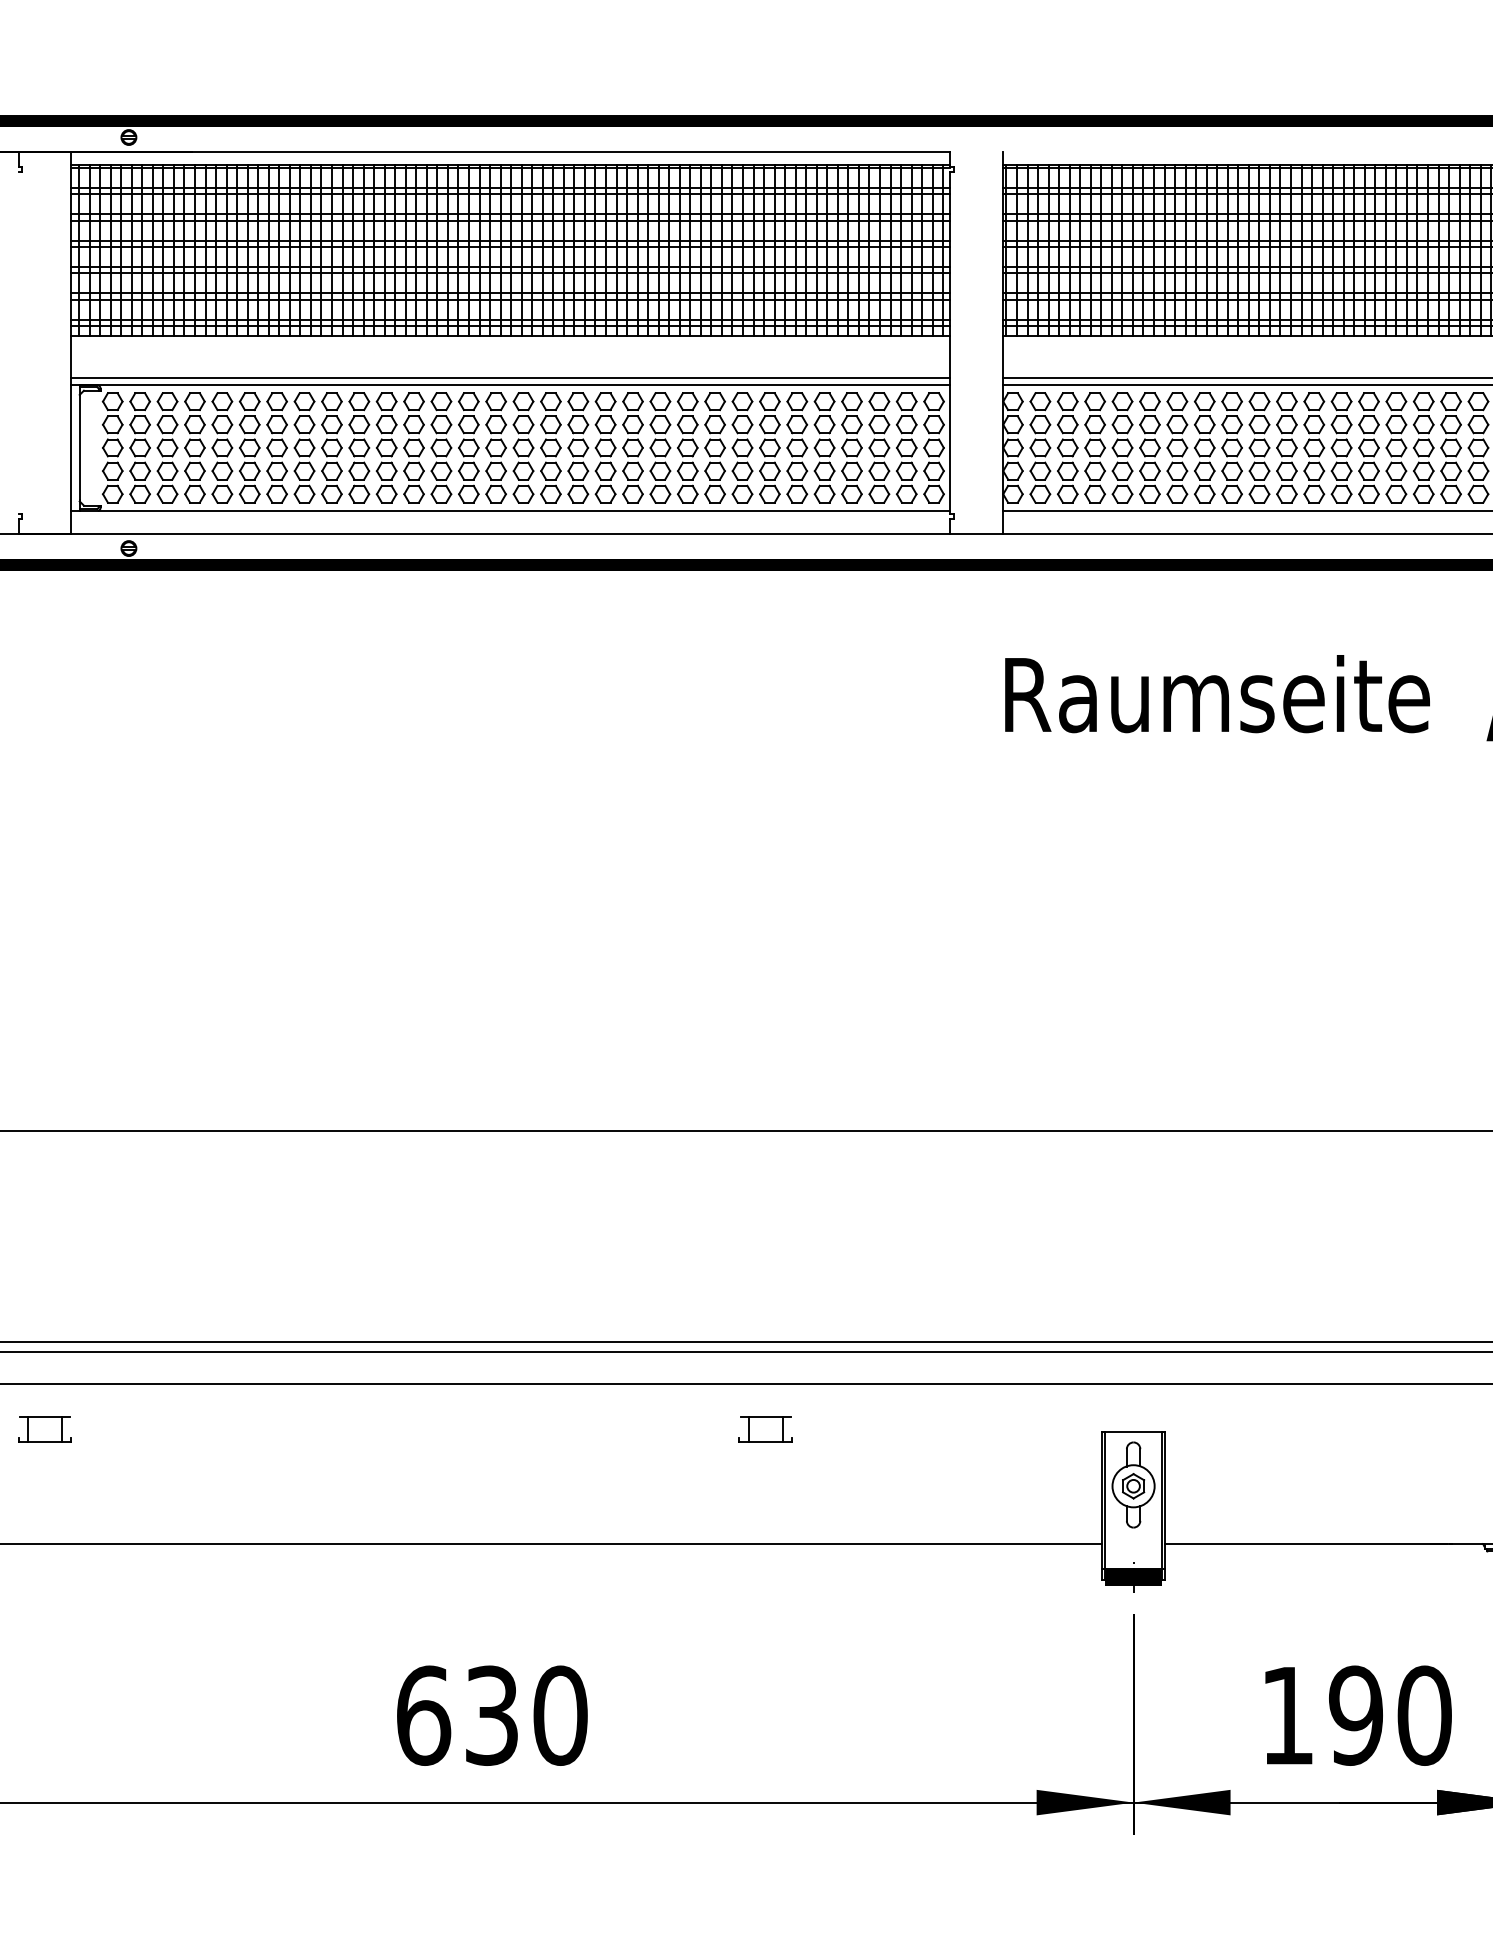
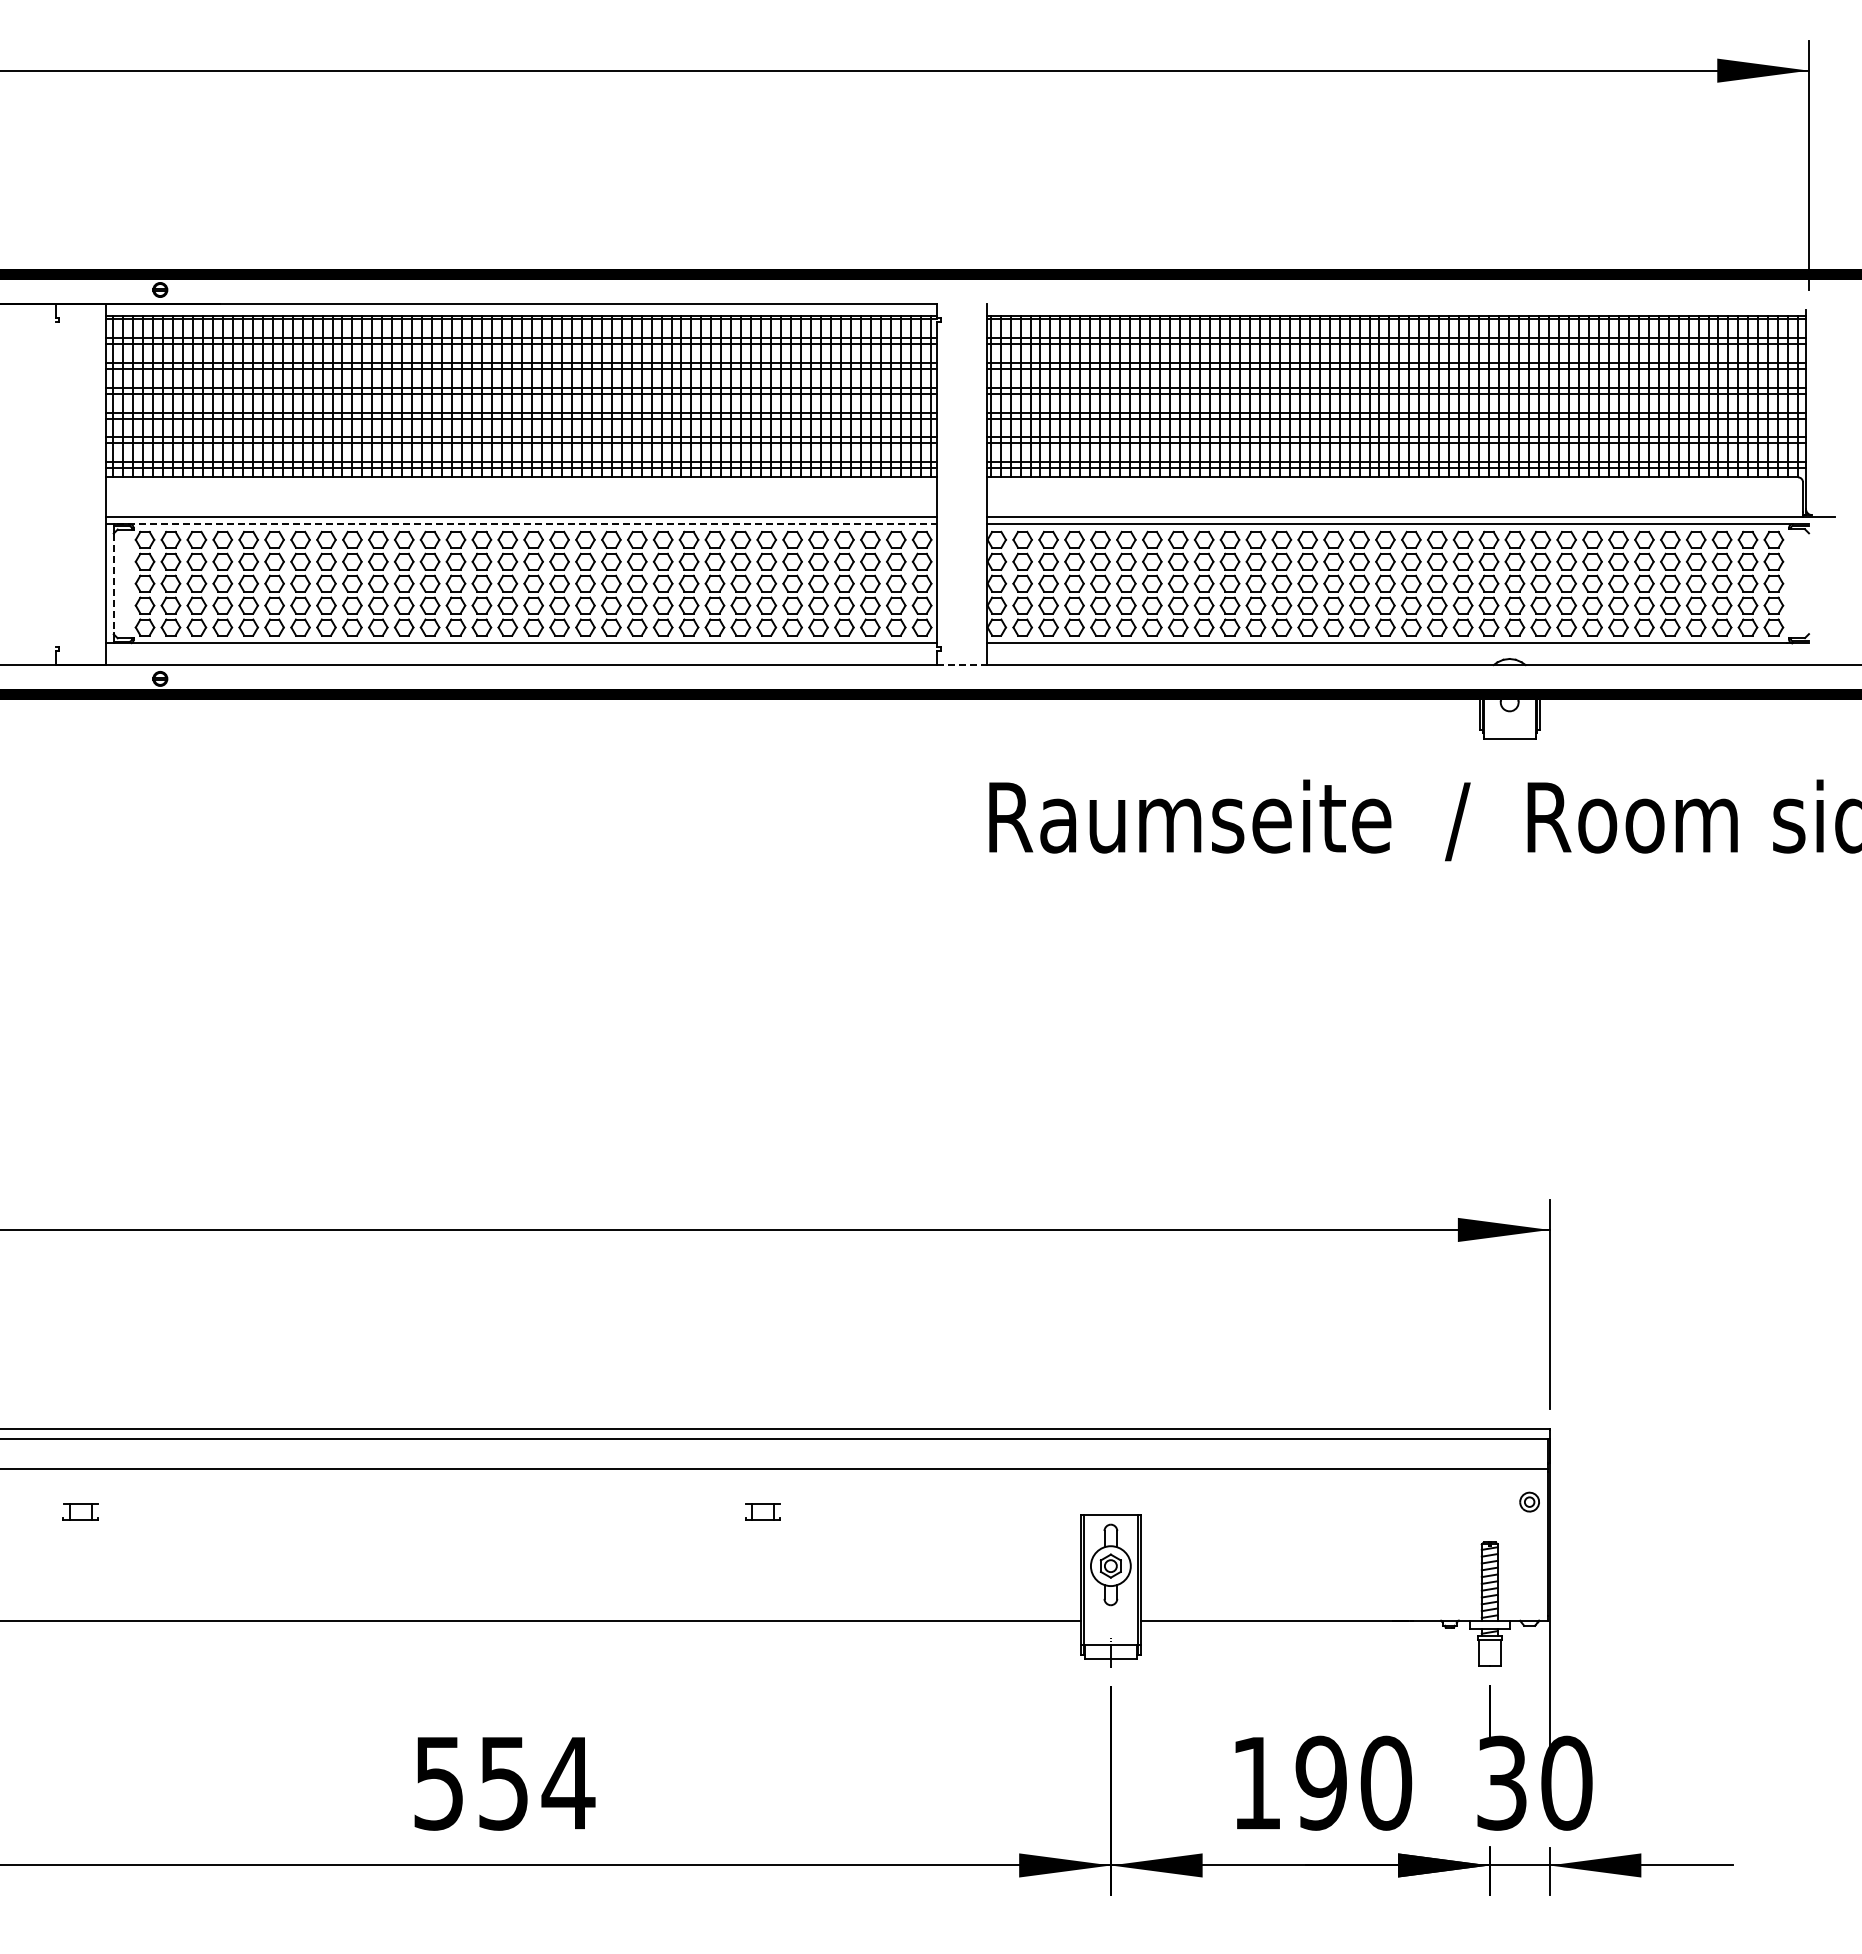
line: (510, 384) -> (521, 523), solid -> dashed
line: (79, 448) -> (113, 584), solid -> dashed
line: (976, 533) -> (962, 664), solid -> dashed
part: (44, 1428) -> (80, 1511), size x0.7
part: (765, 1428) -> (762, 1511), size x0.7
hatch: (1133, 1576) -> (1110, 1651), removed
text: (492, 1714) -> (504, 1782), 630 -> 554

